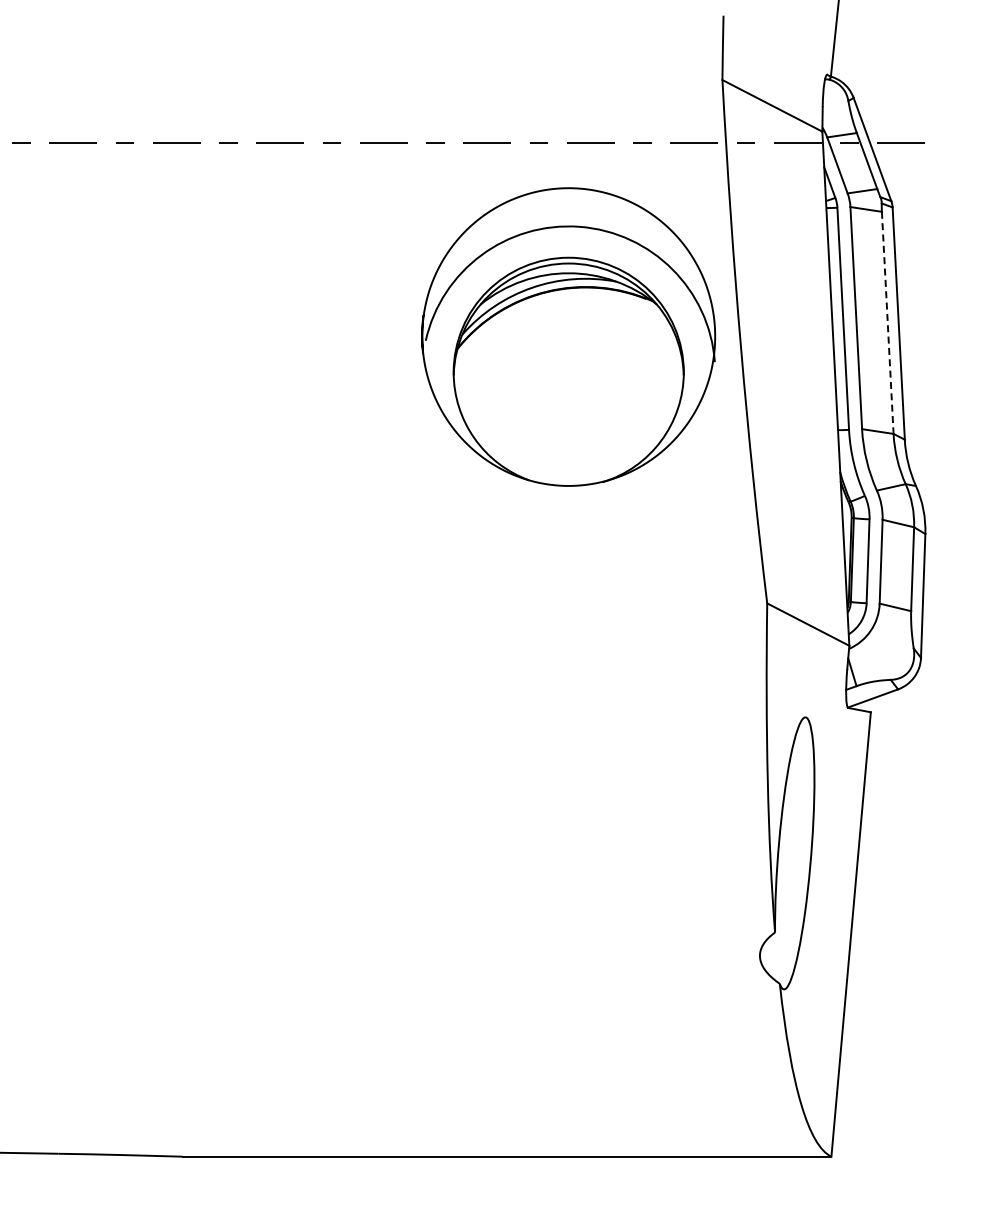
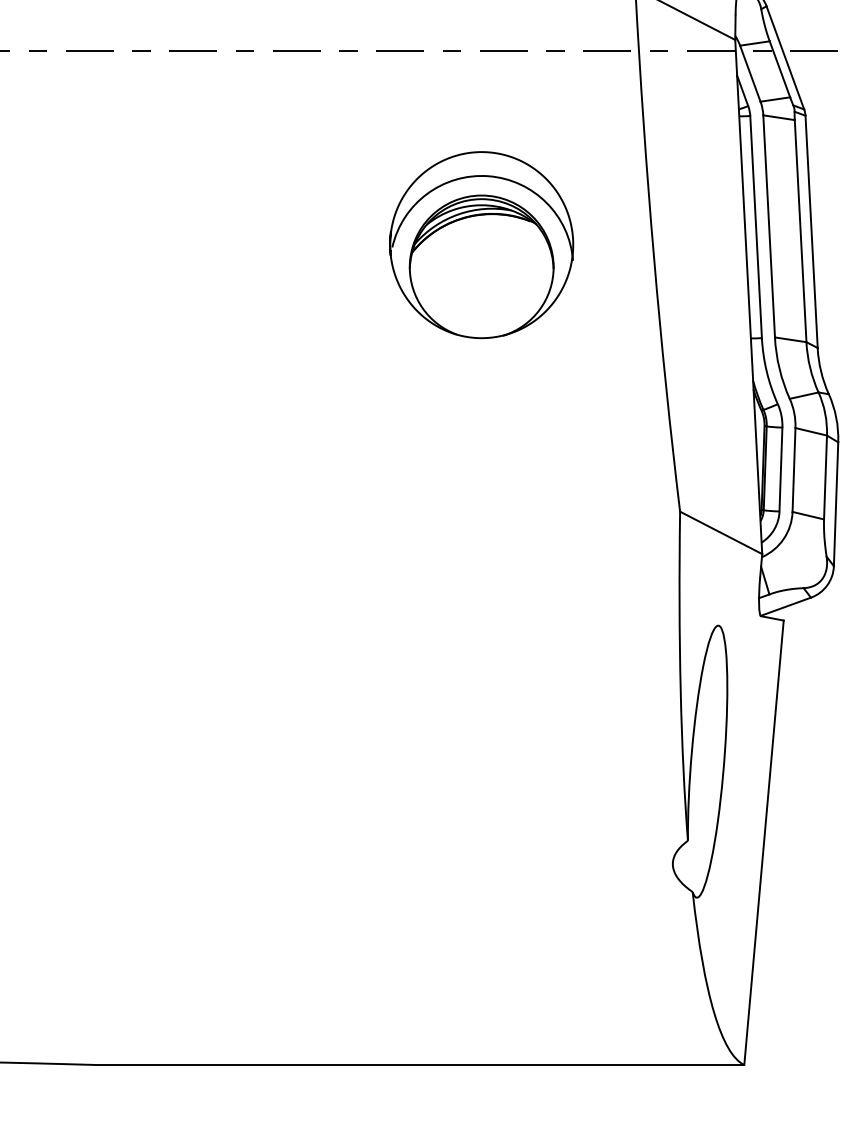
line: (887, 323) -> (800, 231), dashed -> solid
part: (568, 336) -> (481, 244), size x0.62

